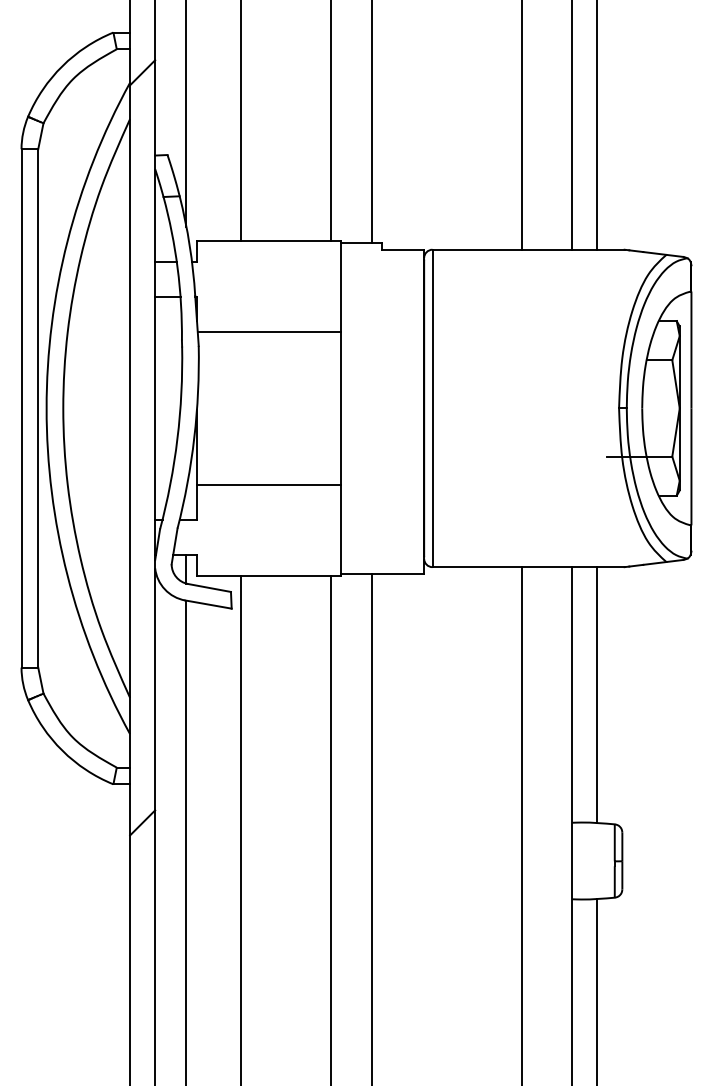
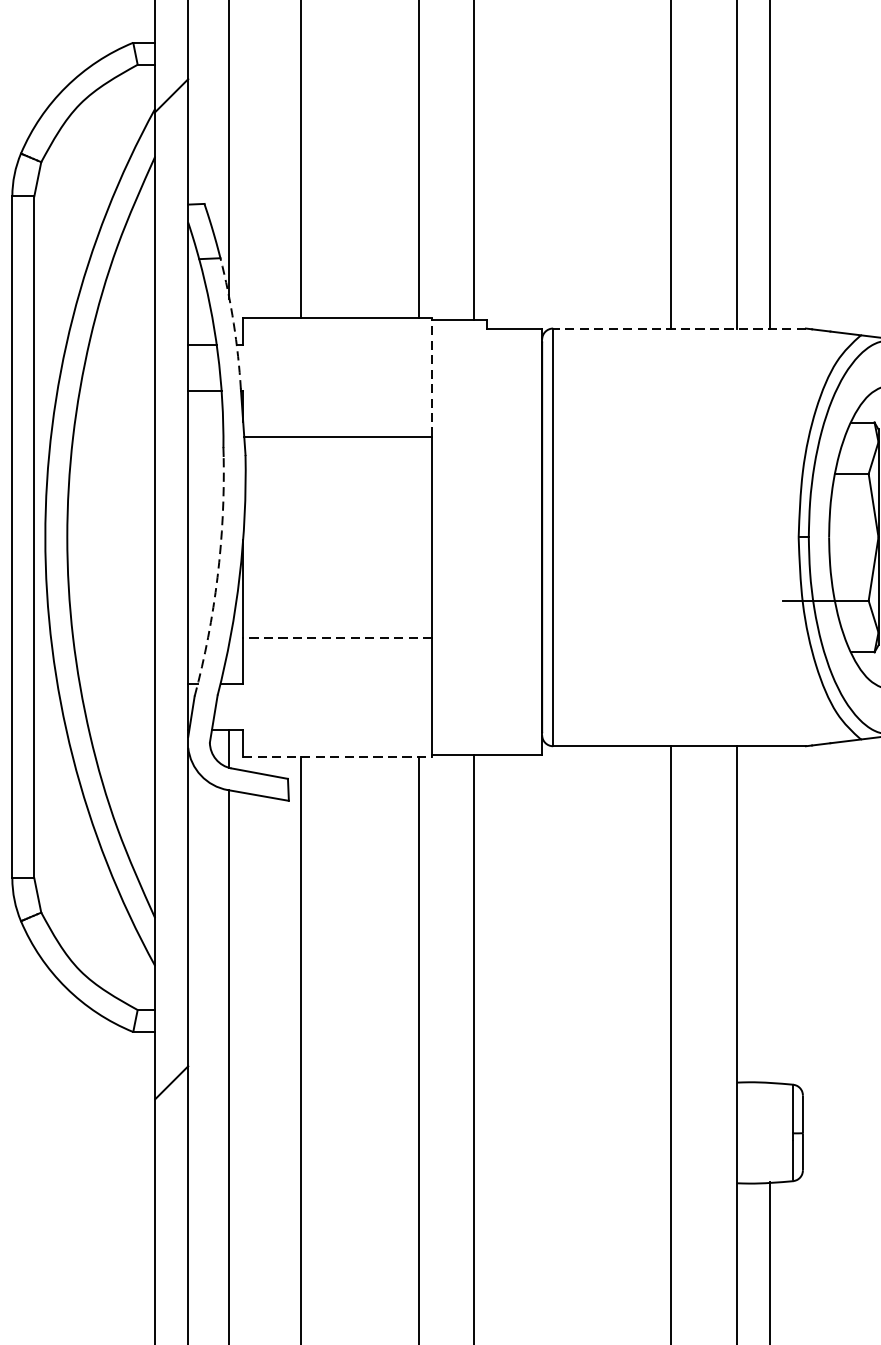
arc: (189, 245) -> (233, 322), solid -> dashed
line: (528, 249) -> (679, 328), solid -> dashed
line: (340, 286) -> (432, 376), solid -> dashed
arc: (177, 438) -> (217, 576), solid -> dashed
line: (268, 485) -> (337, 638), solid -> dashed
line: (268, 575) -> (337, 757), solid -> dashed
line: (597, 695) -> (770, 915), removed

